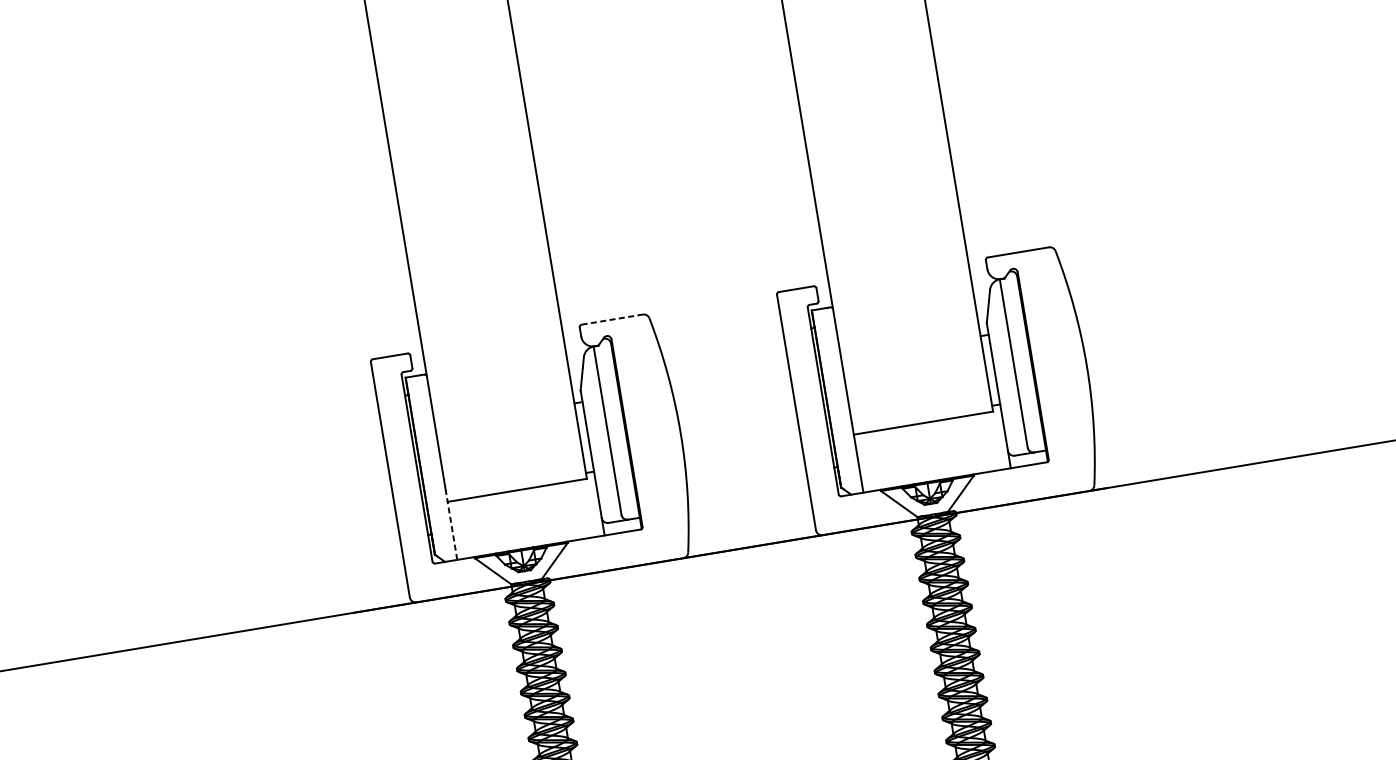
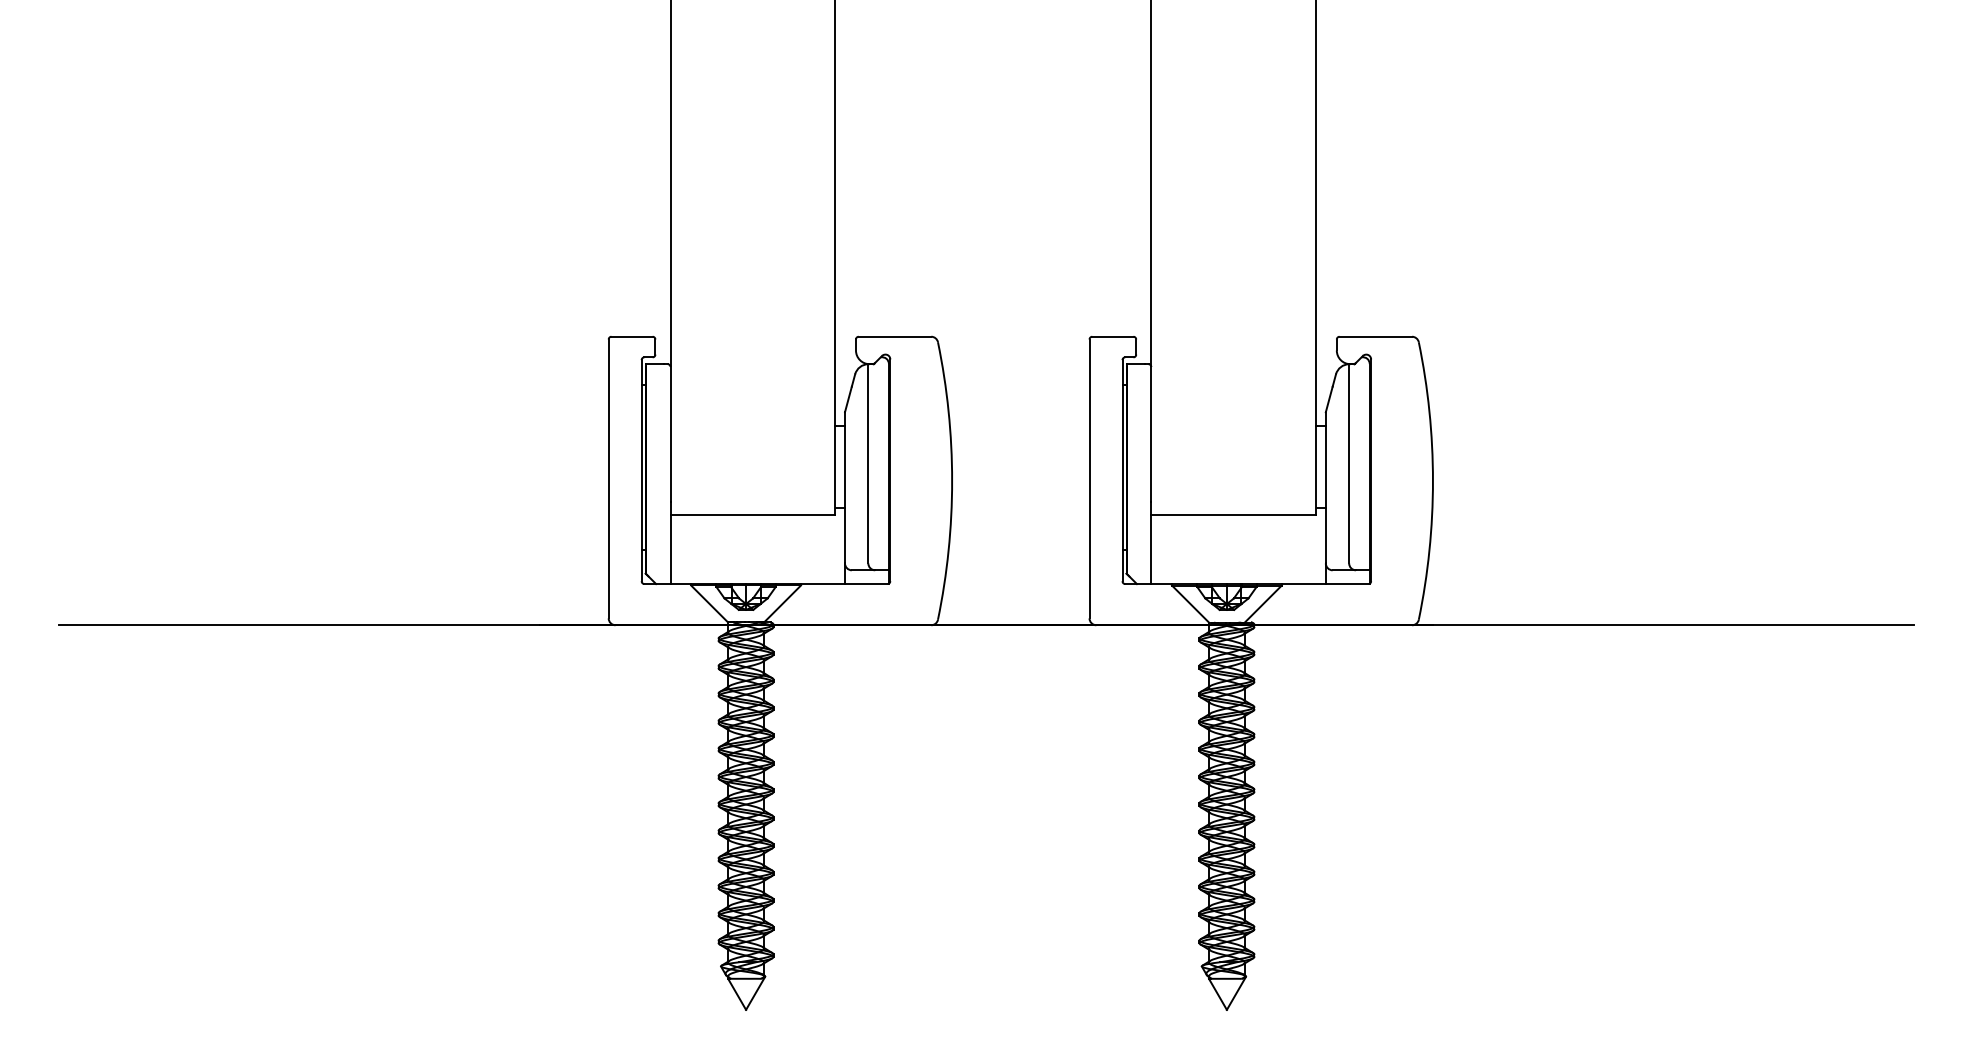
line: (612, 319) -> (895, 336), dashed -> solid
line: (451, 524) -> (670, 542), dashed -> solid

